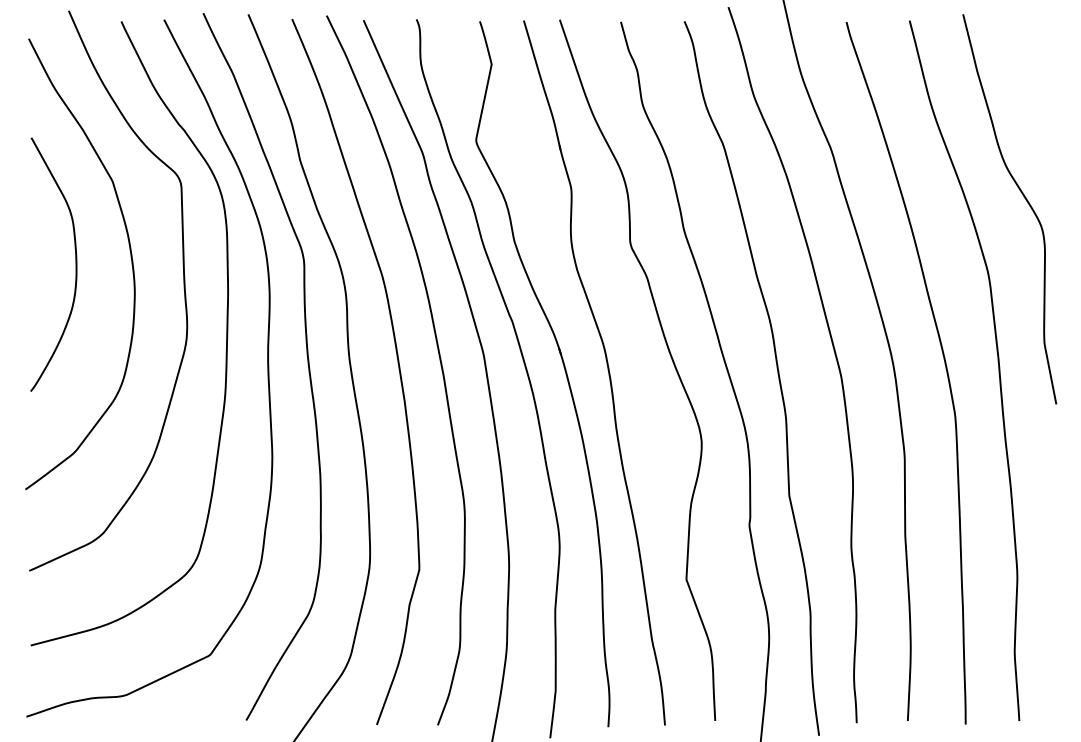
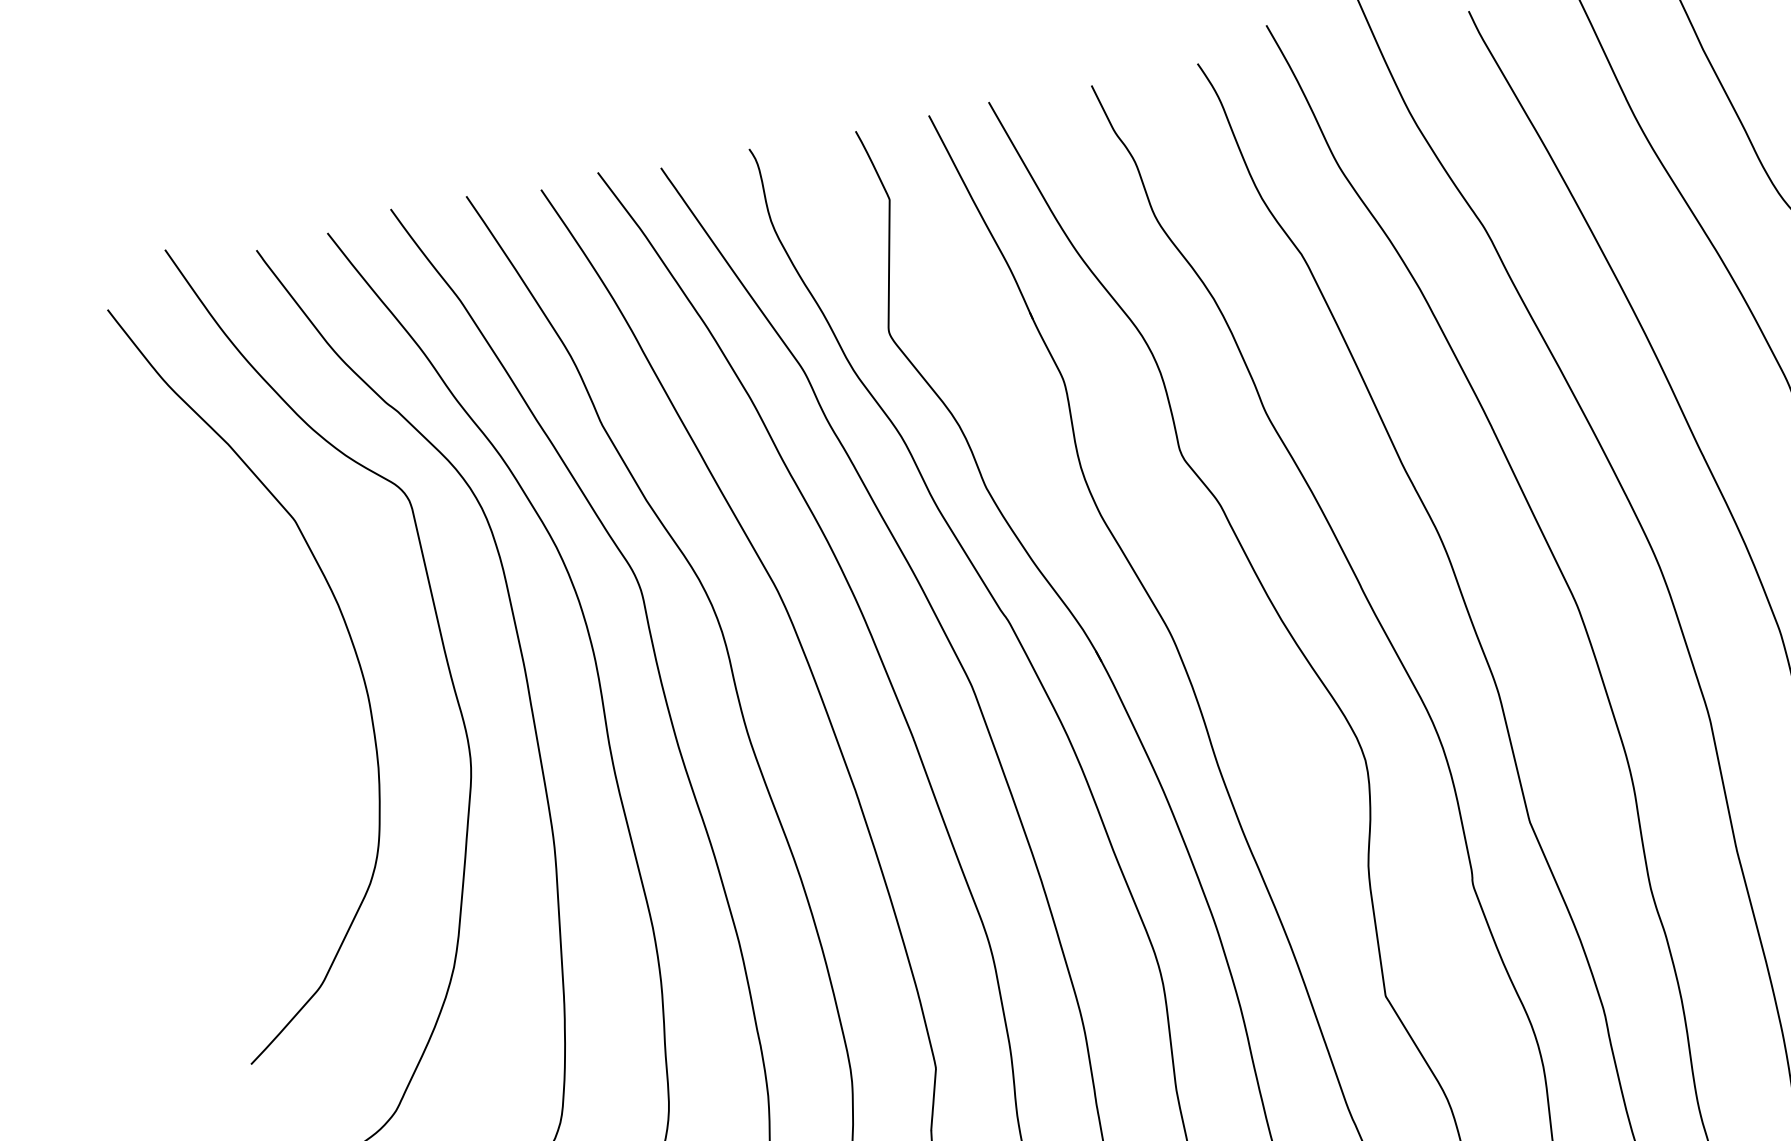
curve: (75, 264) -> (260, 671), removed

